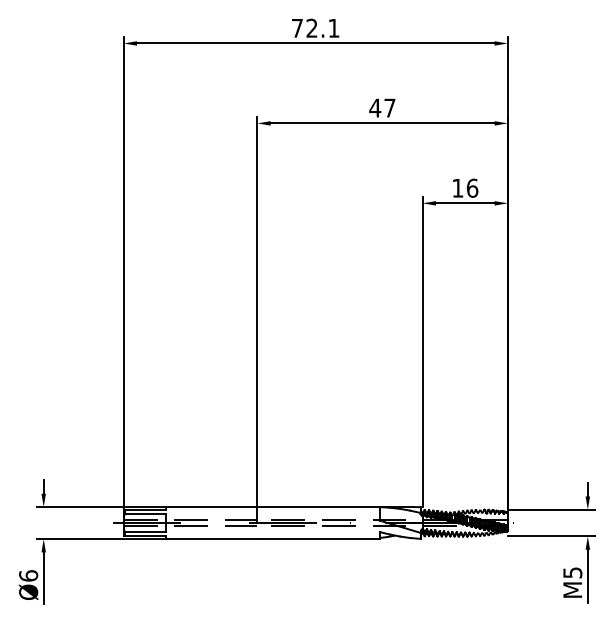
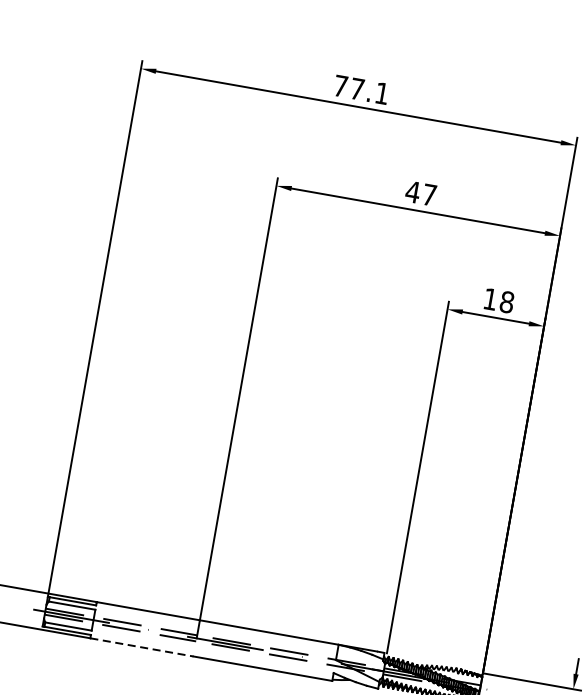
text: (311, 27) -> (356, 88), 72.1 -> 77.1
text: (472, 187) -> (507, 301), 16 -> 18
line: (211, 539) -> (141, 647), solid -> dashed

